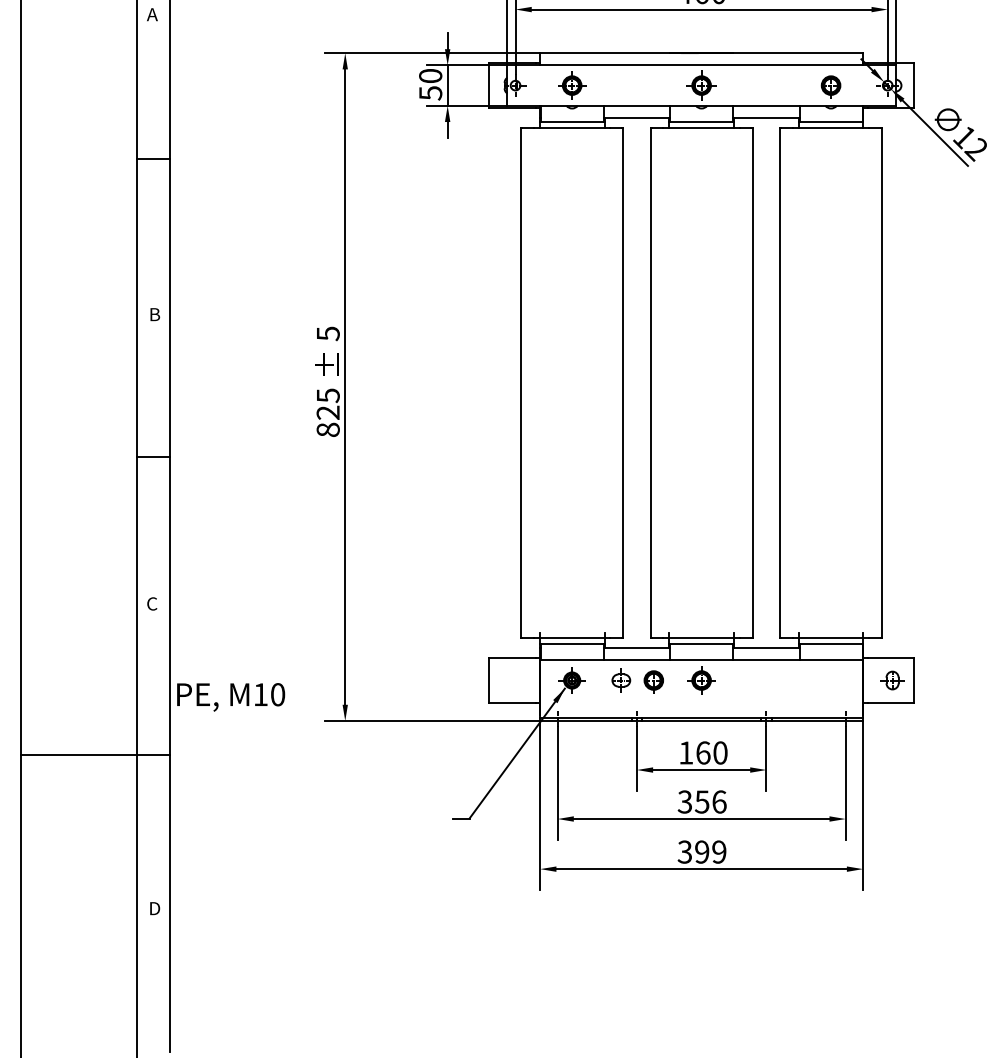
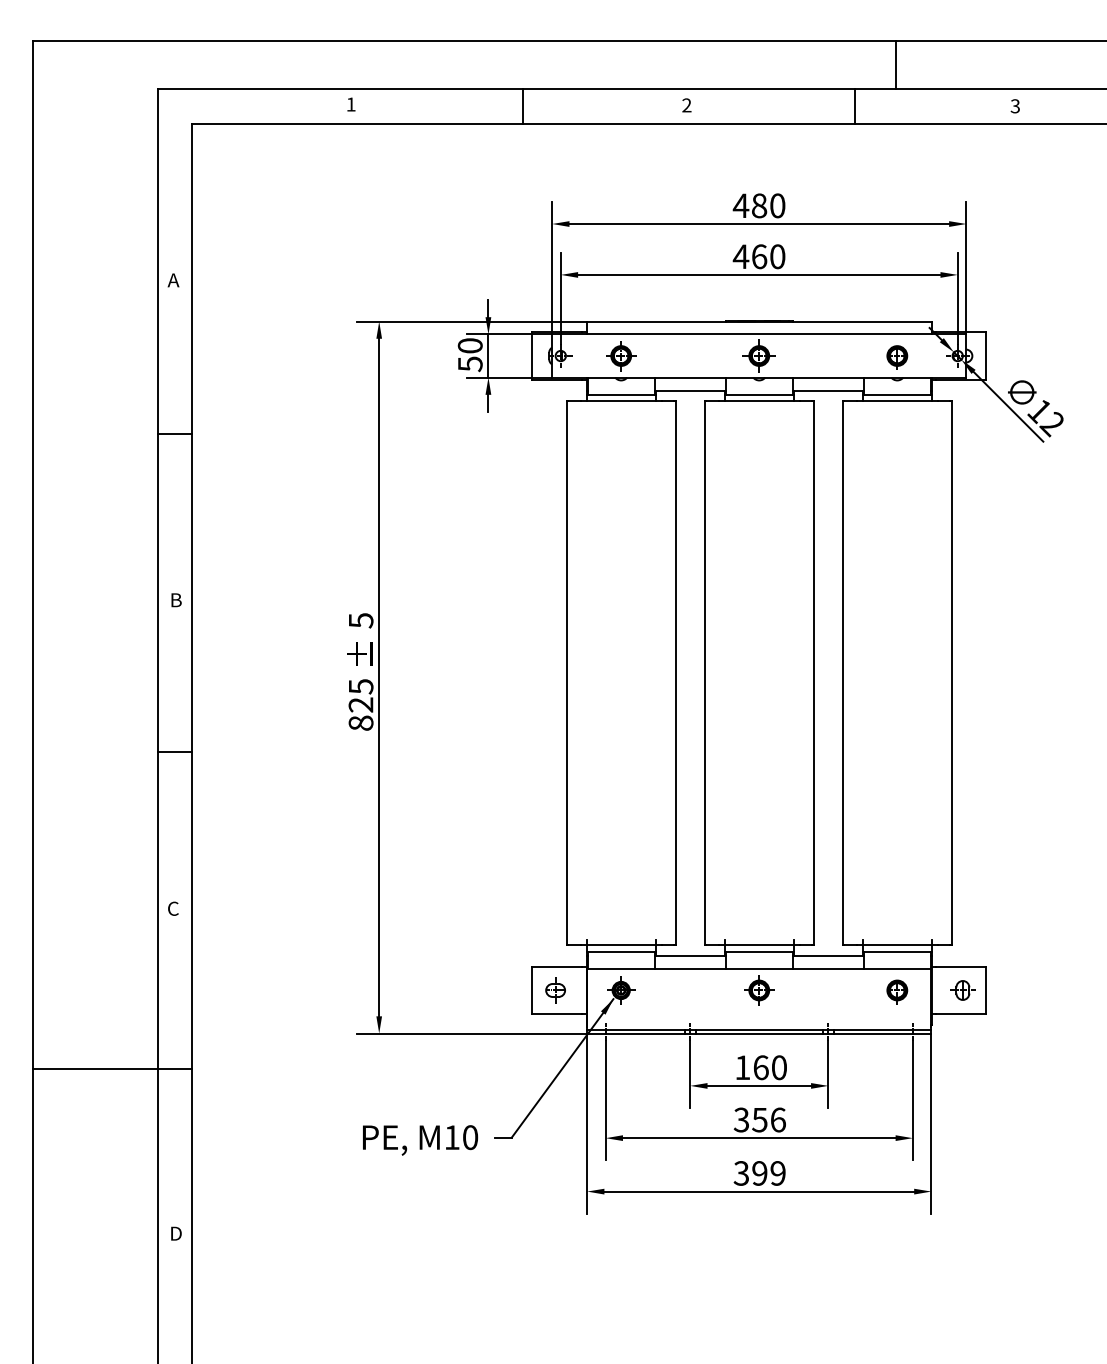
part: (621, 680) -> (555, 990), moved
part: (654, 681) -> (897, 991), moved
text: (231, 697) -> (420, 1140), moved

